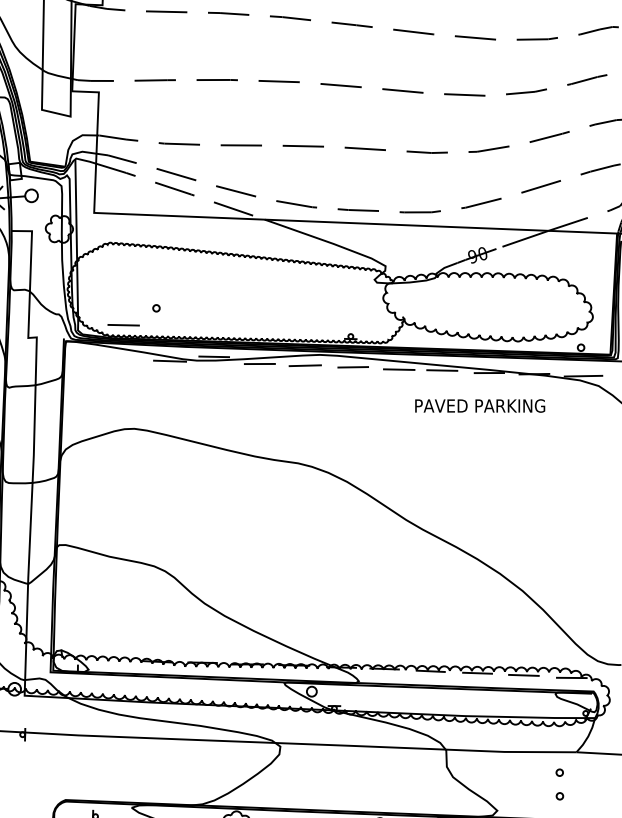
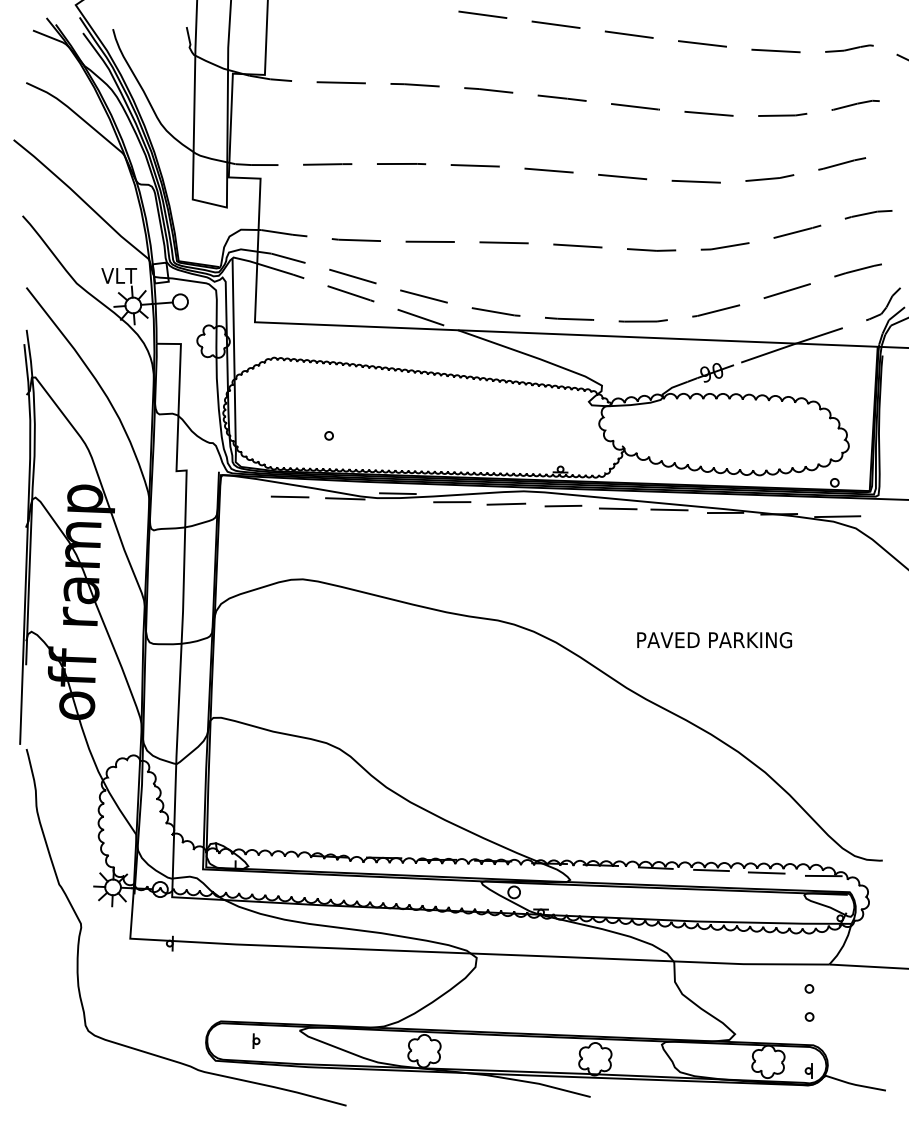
line: (123, 324) -> (289, 496), moved
text: (480, 406) -> (714, 640), moved

